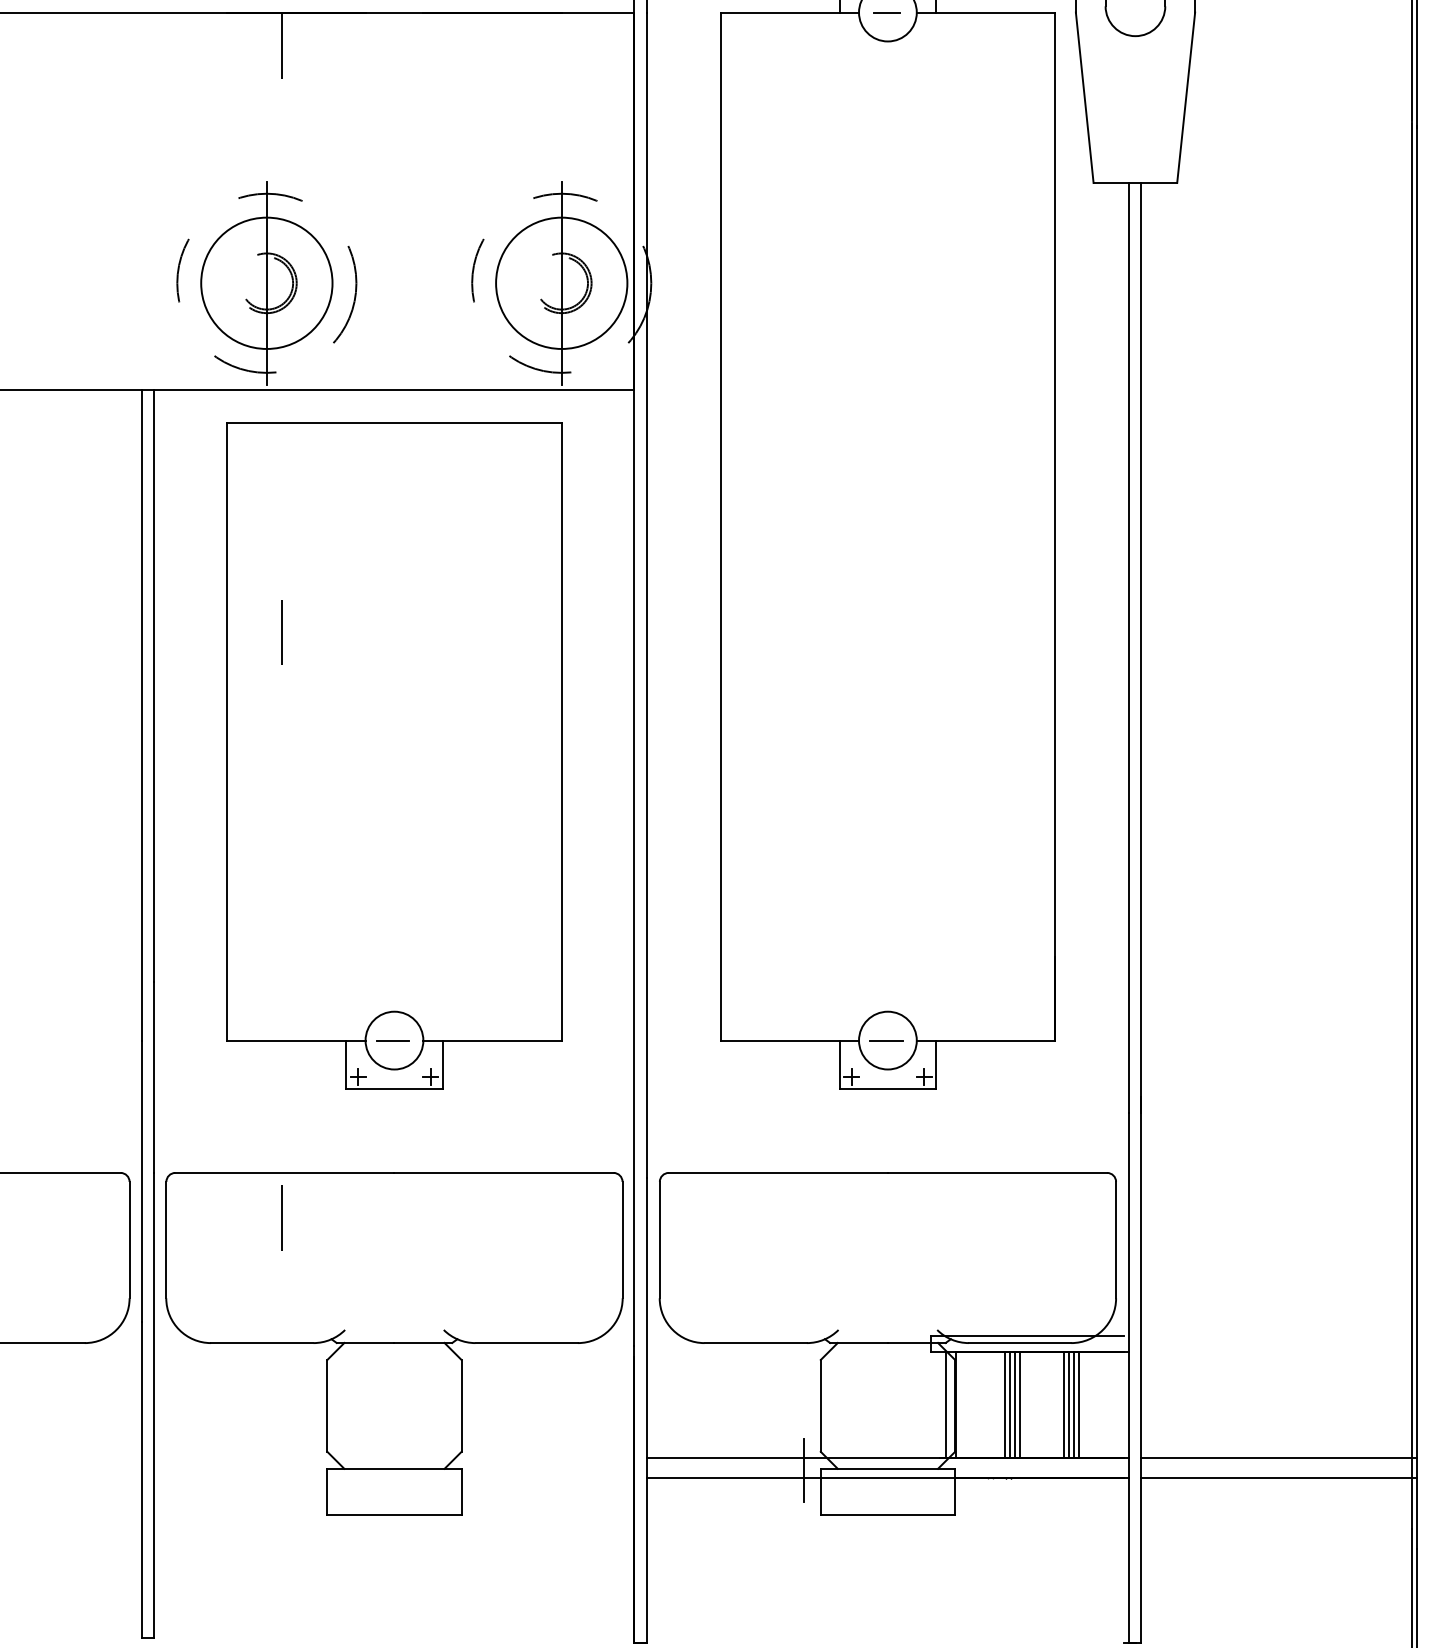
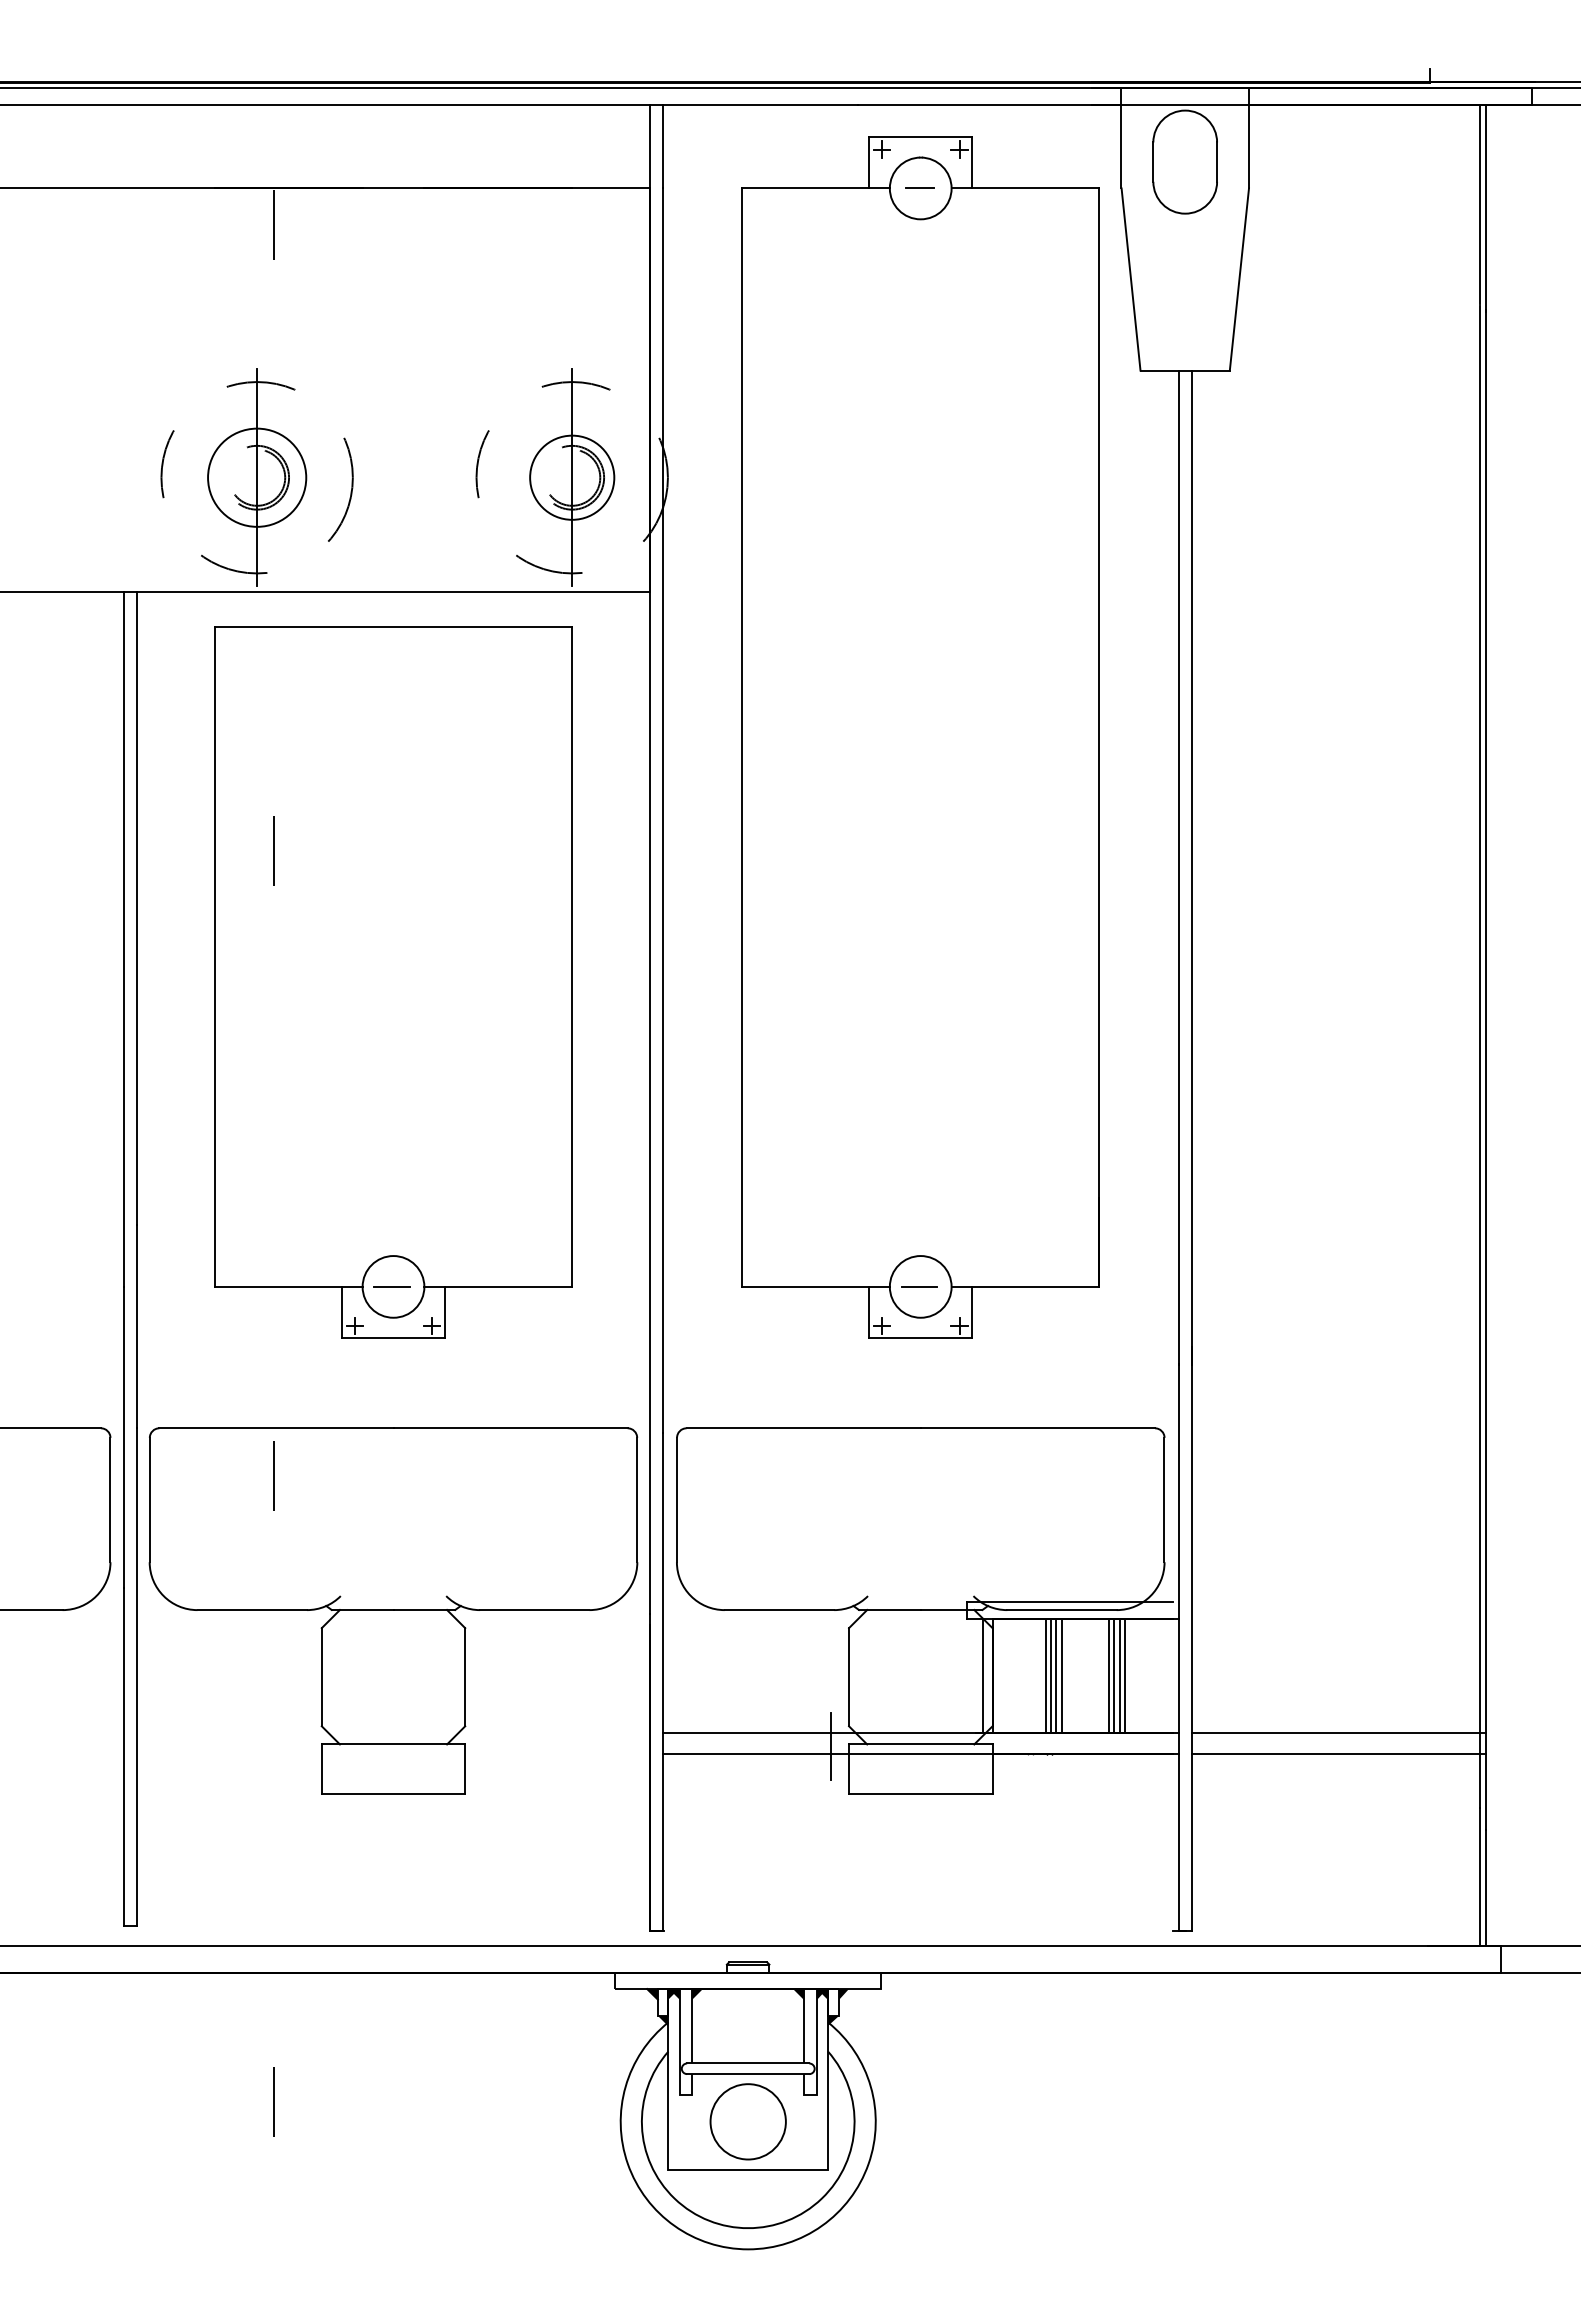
circle: (267, 283) -> (257, 477), size x0.7
circle: (561, 283) -> (572, 477), size x0.6

